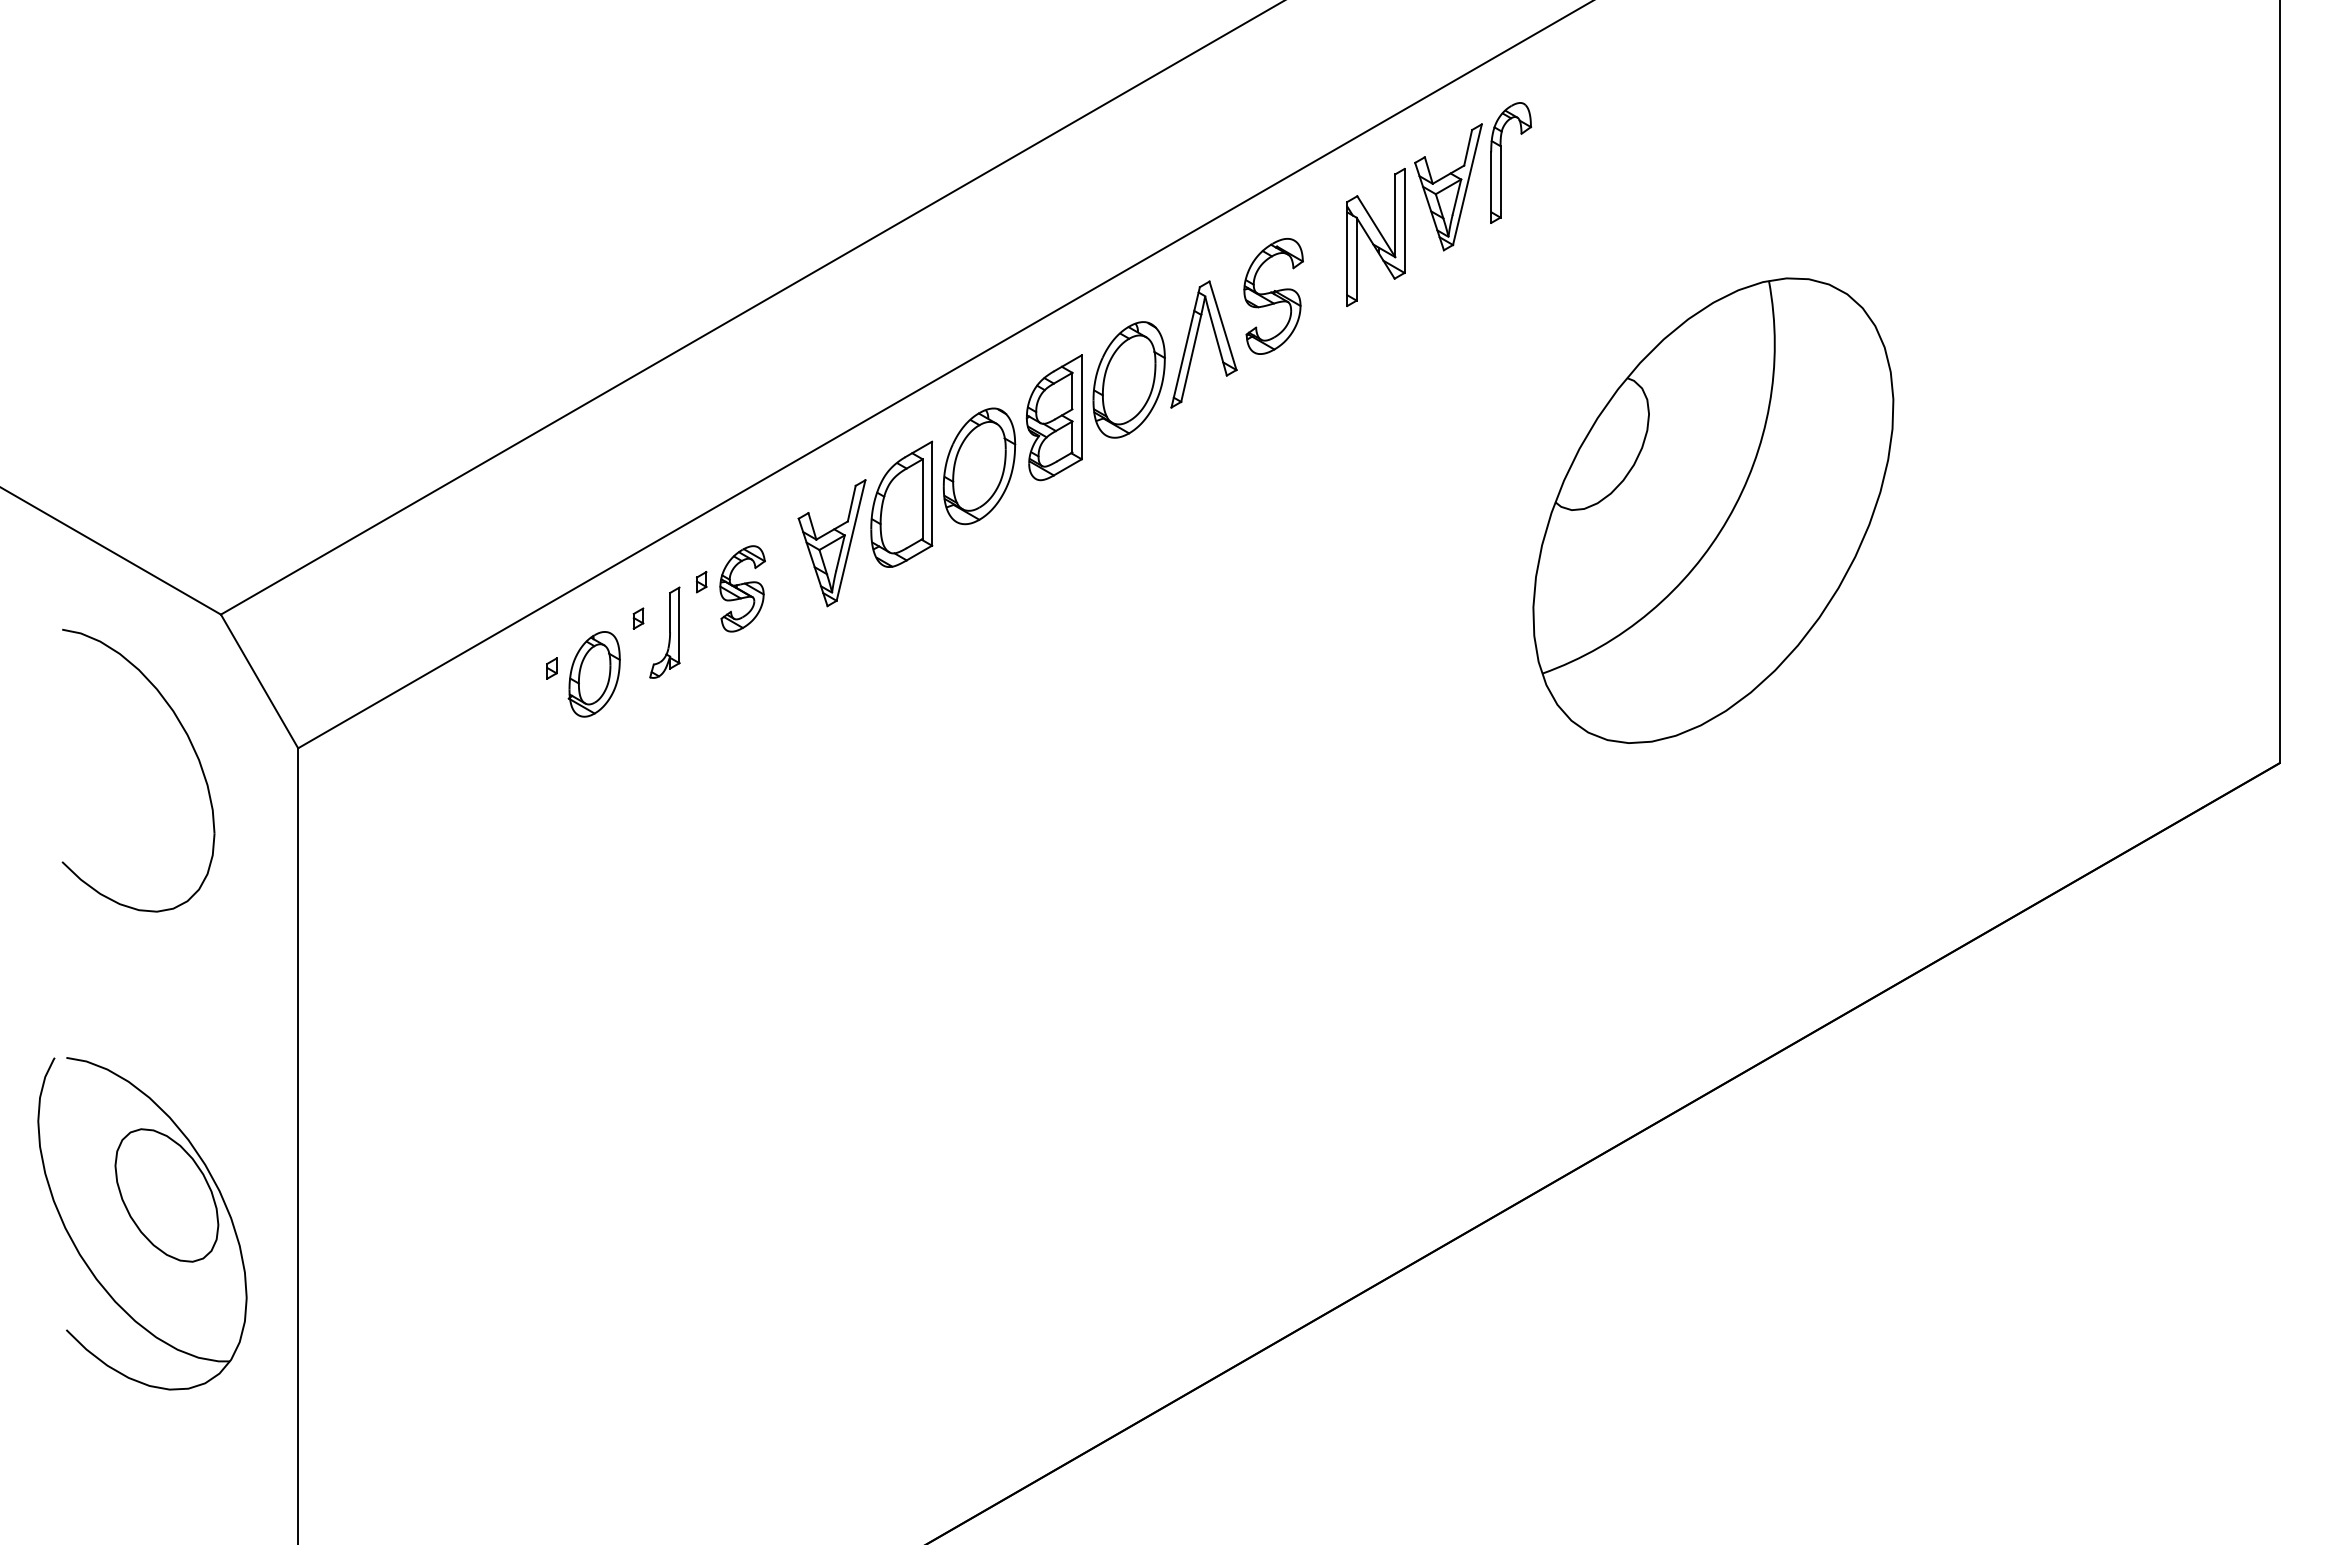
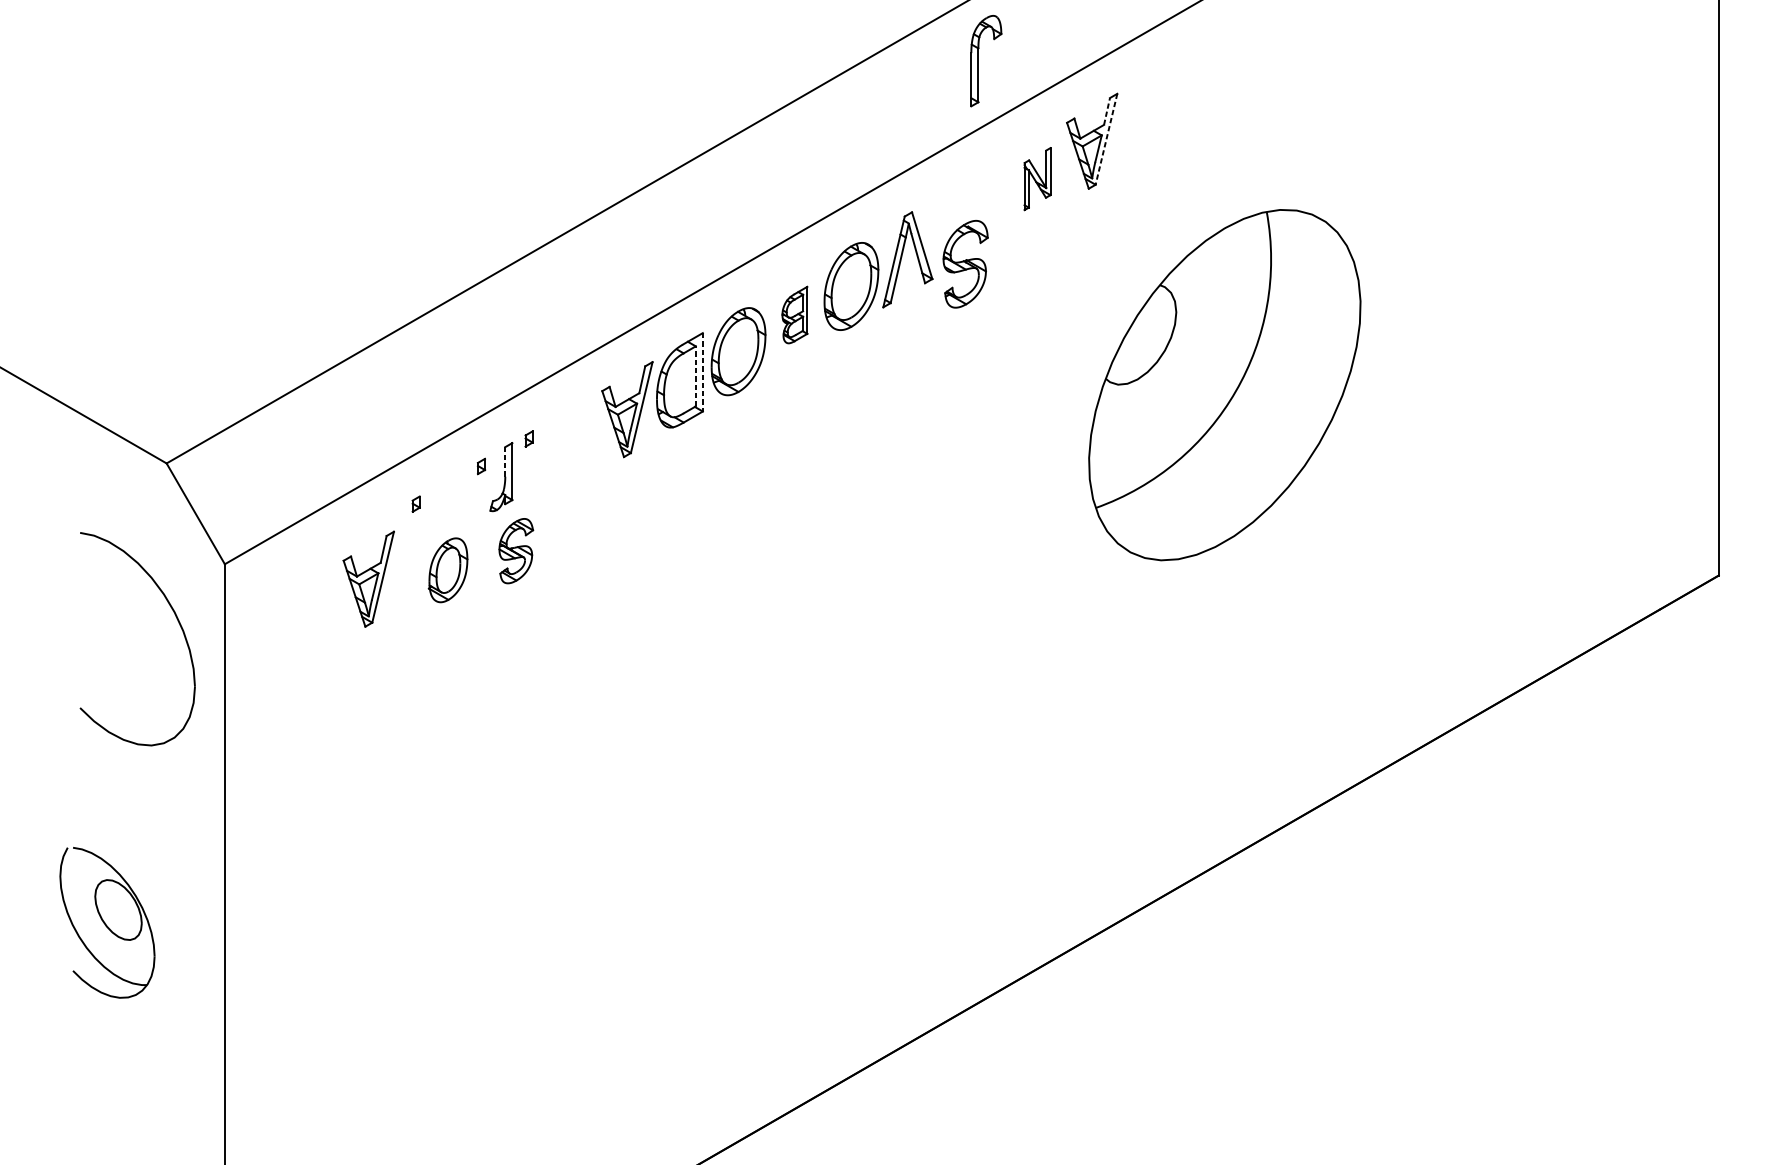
line: (1468, 147) -> (1107, 111), solid -> dashed
part: (1501, 162) -> (979, 60), moved
line: (1467, 185) -> (1106, 139), solid -> dashed
part: (1375, 237) -> (1037, 179), size x0.6
part: (1273, 296) -> (965, 264), moved
part: (1053, 417) -> (794, 314), size x0.6
line: (932, 494) -> (703, 372), solid -> dashed
line: (922, 499) -> (695, 376), solid -> dashed
part: (1713, 510) -> (1224, 384), moved
part: (742, 588) -> (516, 550), moved
line: (670, 612) -> (505, 461), solid -> dashed
part: (593, 674) -> (447, 570), moved
part: (190, 744) -> (176, 619), moved
part: (488, 768) -> (368, 579), added
part: (142, 1223) -> (107, 922), size x0.6

